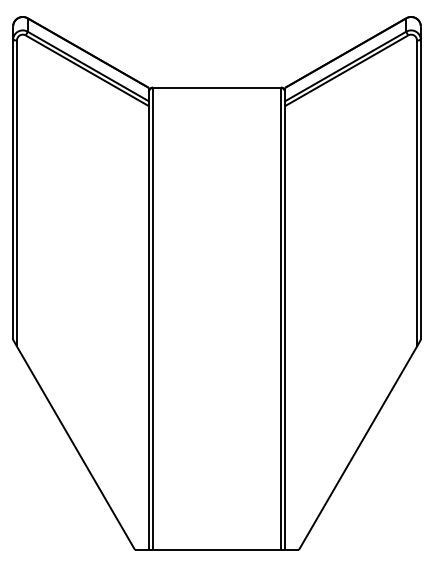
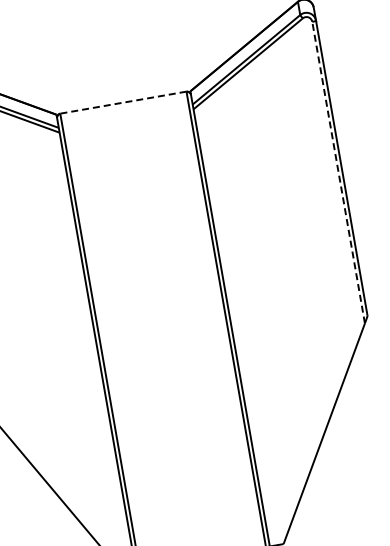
line: (216, 87) -> (122, 102), solid -> dashed
line: (416, 193) -> (338, 172), solid -> dashed

